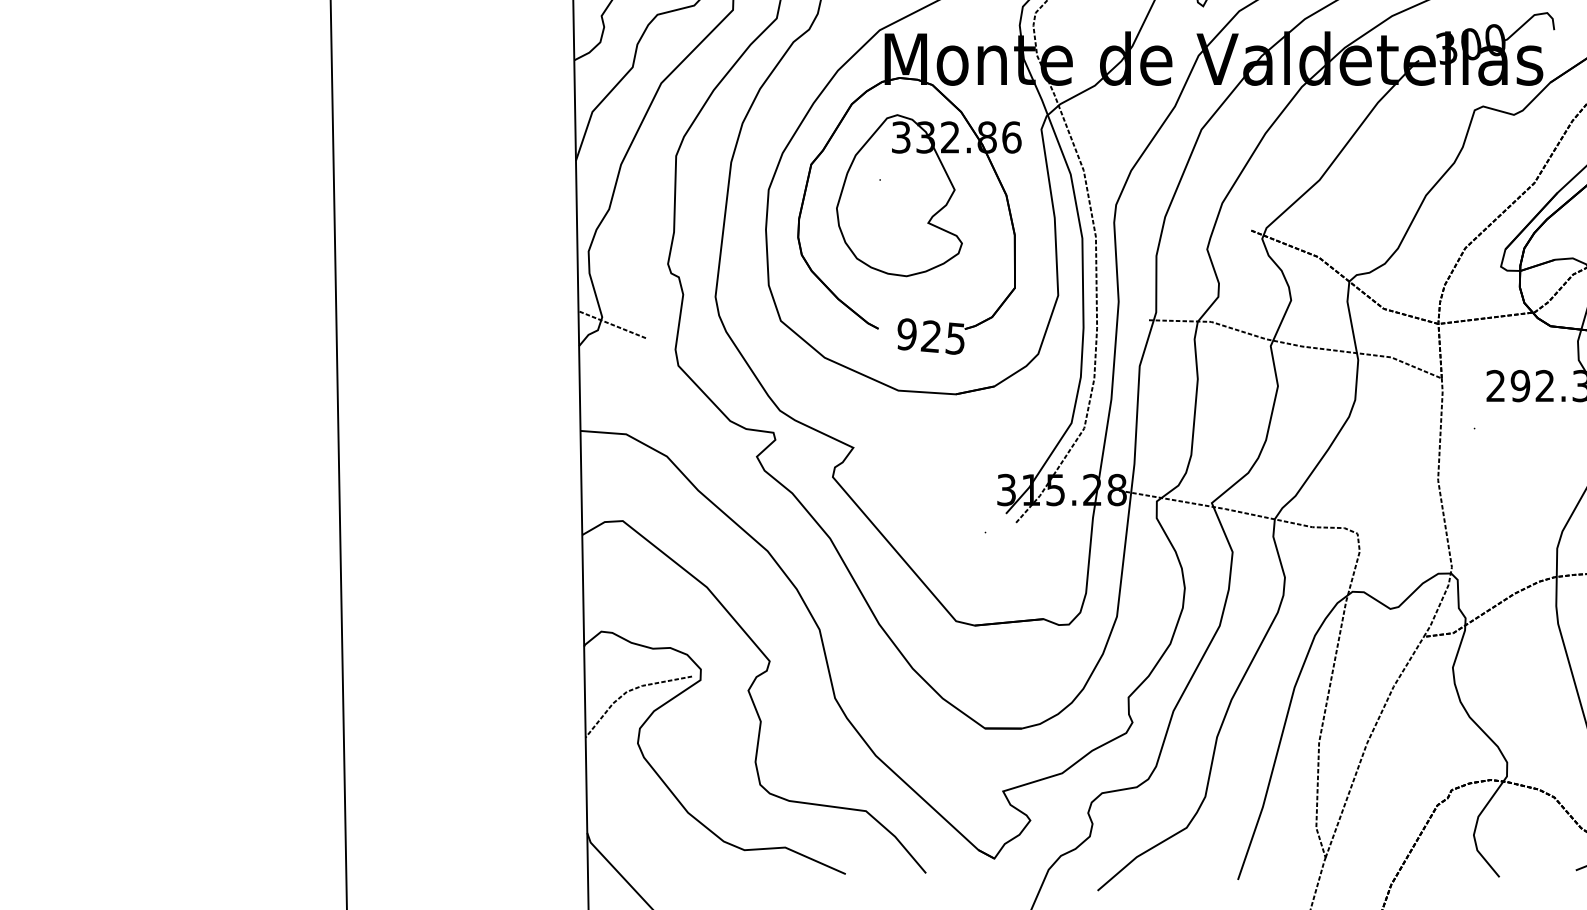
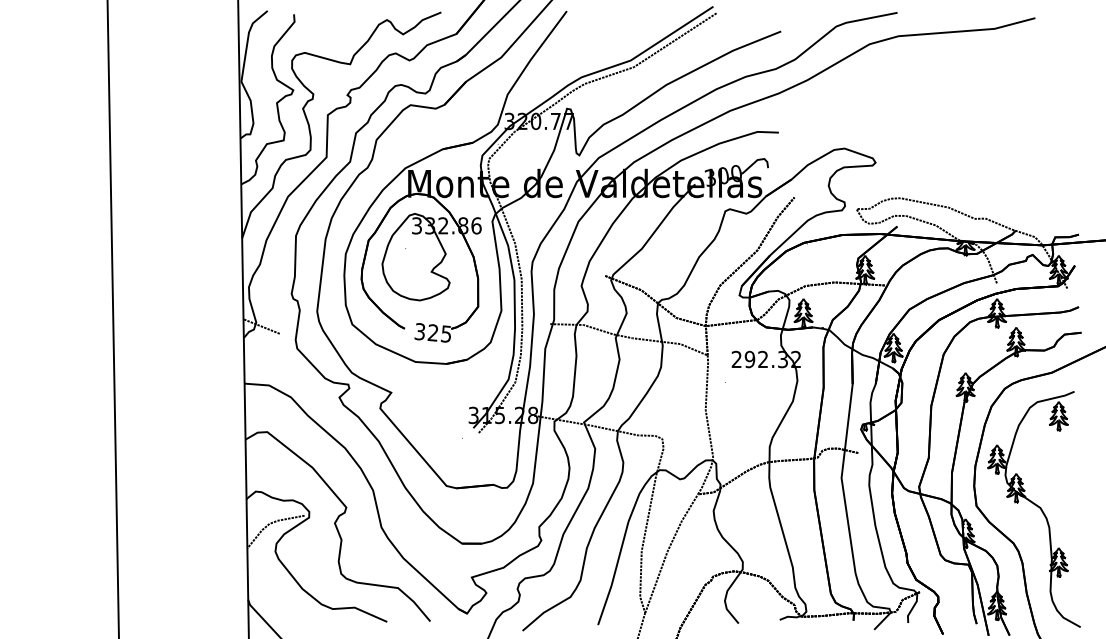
text: (905, 333) -> (419, 331), 925 -> 325

